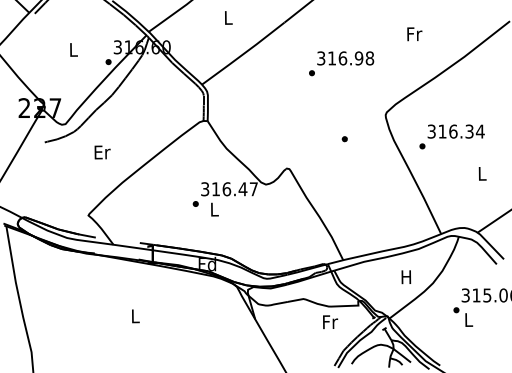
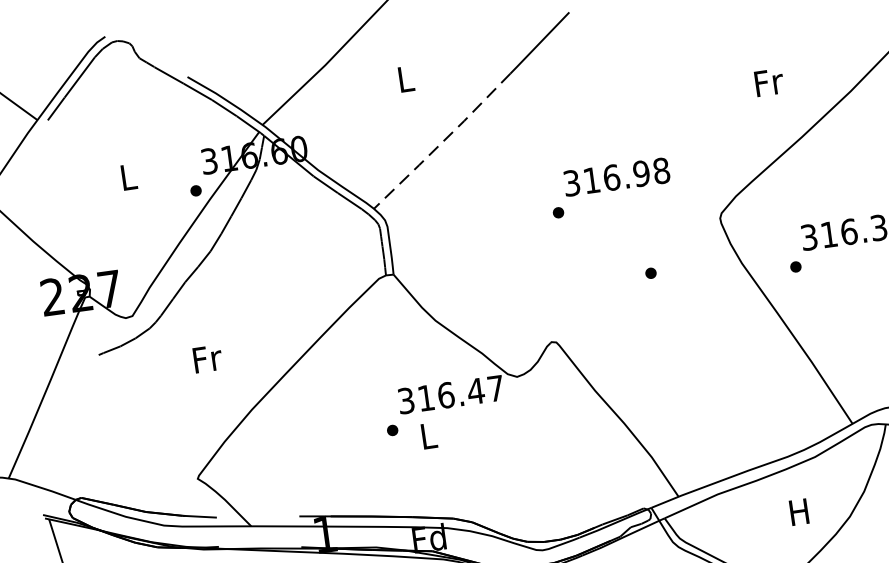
text: (414, 34) -> (768, 83), moved
line: (243, 53) -> (442, 140), solid -> dashed
text: (341, 63) -> (610, 187), moved
text: (102, 152) -> (207, 359), Er -> Fr

